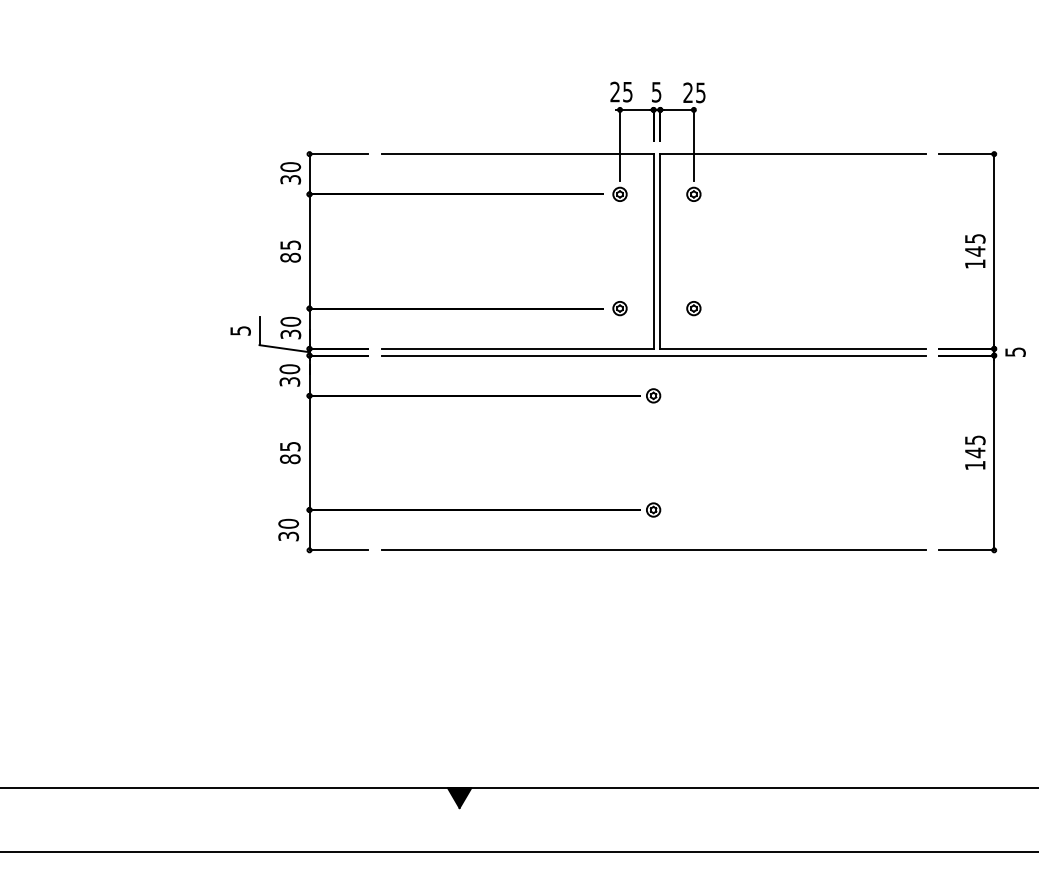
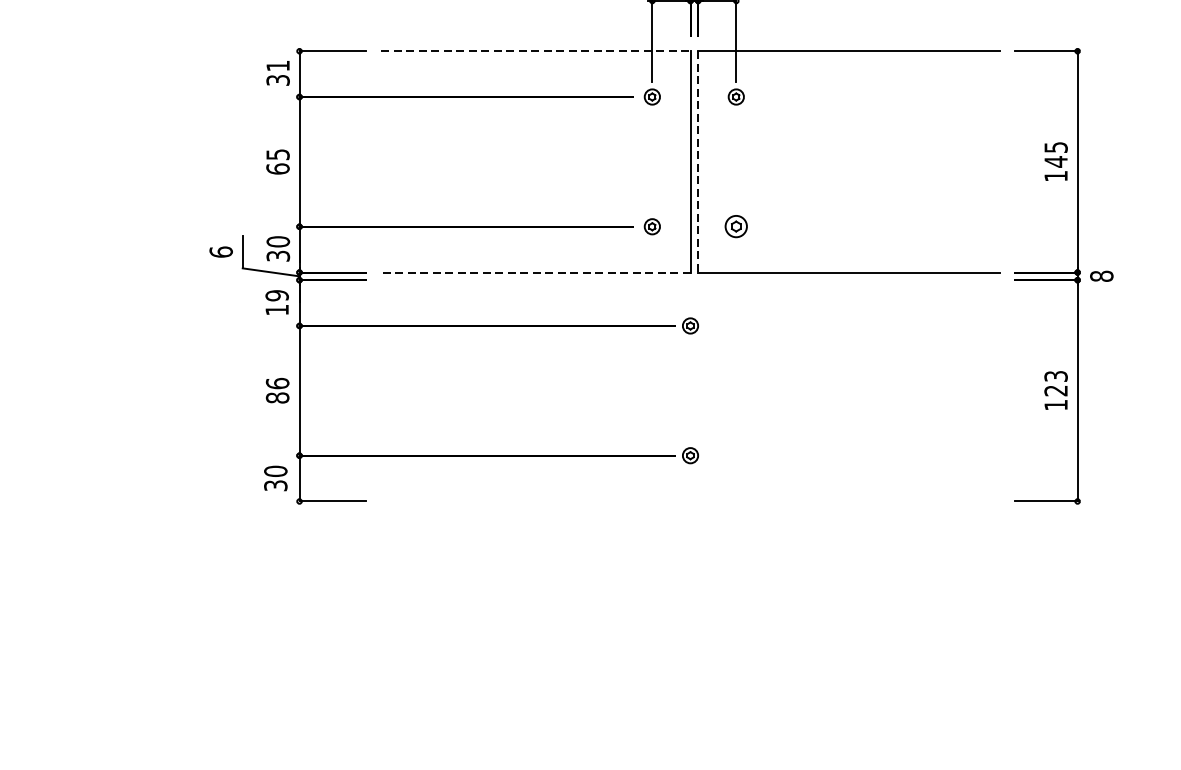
line: (517, 154) -> (535, 51), solid -> dashed
text: (290, 167) -> (277, 66), 30 -> 31
line: (660, 252) -> (698, 163), solid -> dashed
text: (290, 257) -> (277, 168), 85 -> 65
part: (693, 308) -> (735, 226), size x1.4
text: (240, 330) -> (221, 251), 5 -> 6
line: (517, 348) -> (535, 272), solid -> dashed
text: (1015, 352) -> (1101, 276), 5 -> 8
line: (653, 355) -> (690, 280), removed
text: (289, 375) -> (276, 302), 30 -> 19
text: (289, 446) -> (276, 383), 85 -> 86
text: (974, 446) -> (1055, 383), 145 -> 123
line: (653, 550) -> (690, 501), removed

